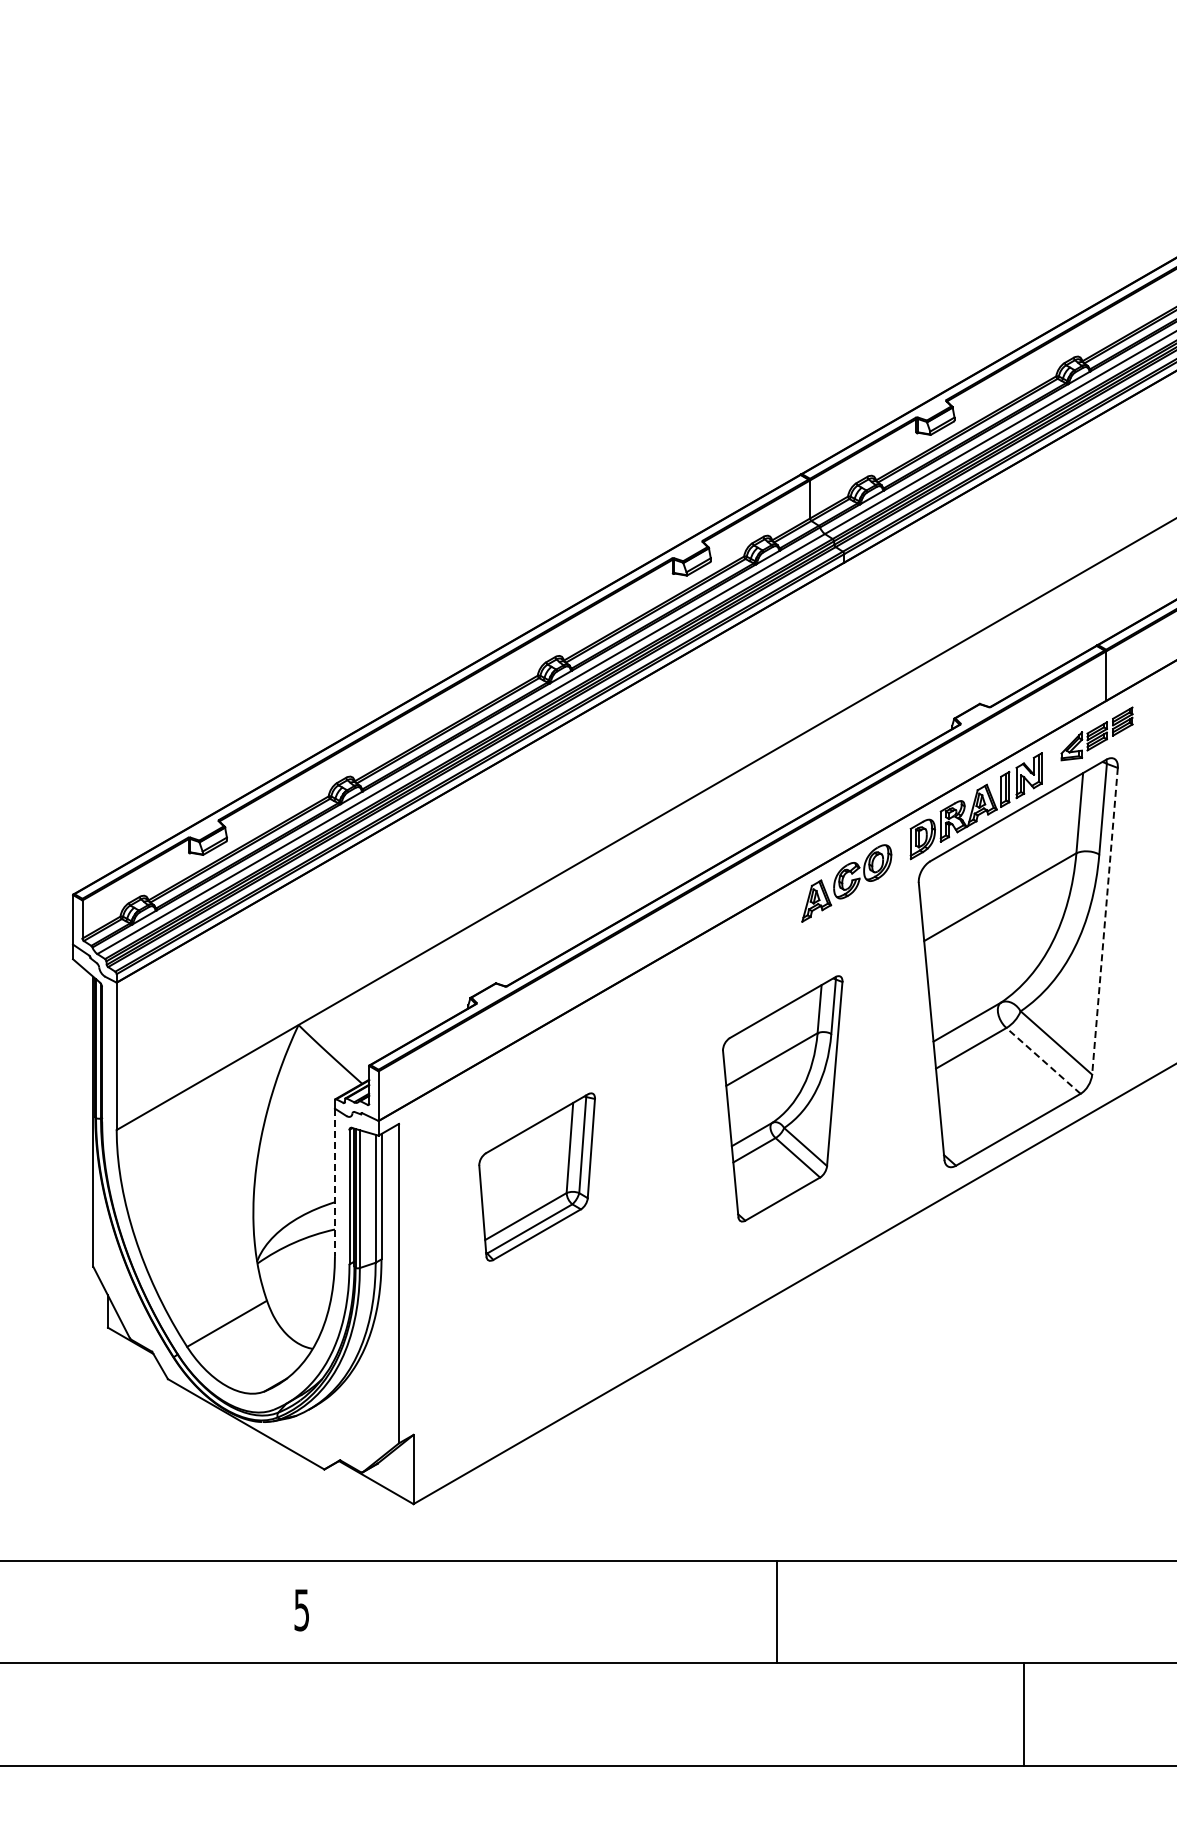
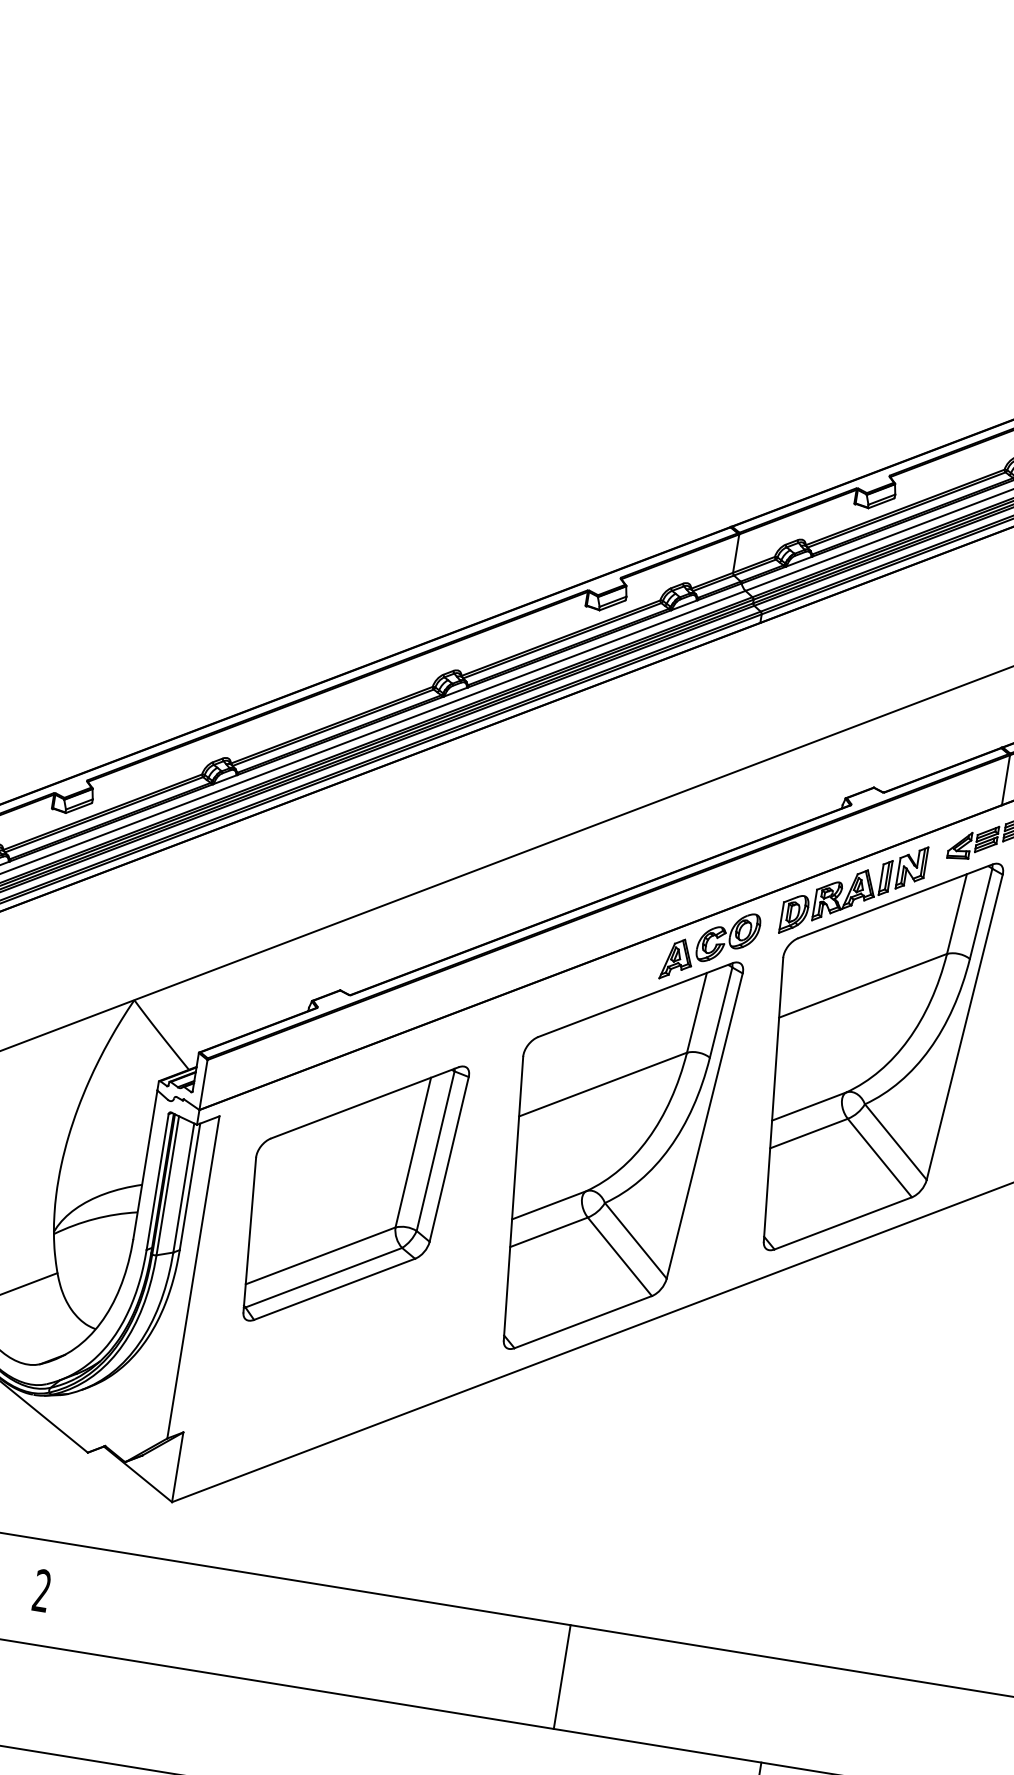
line: (1105, 921) -> (965, 1027), dashed -> solid
line: (1043, 1060) -> (879, 1157), dashed -> solid
part: (782, 1098) -> (610, 1153), size x1.67
part: (536, 1176) -> (349, 1191), size x1.67
line: (334, 1182) -> (144, 1164), dashed -> solid
text: (301, 1609) -> (41, 1590), 5 -> 2
line: (776, 1611) -> (561, 1676), moved

